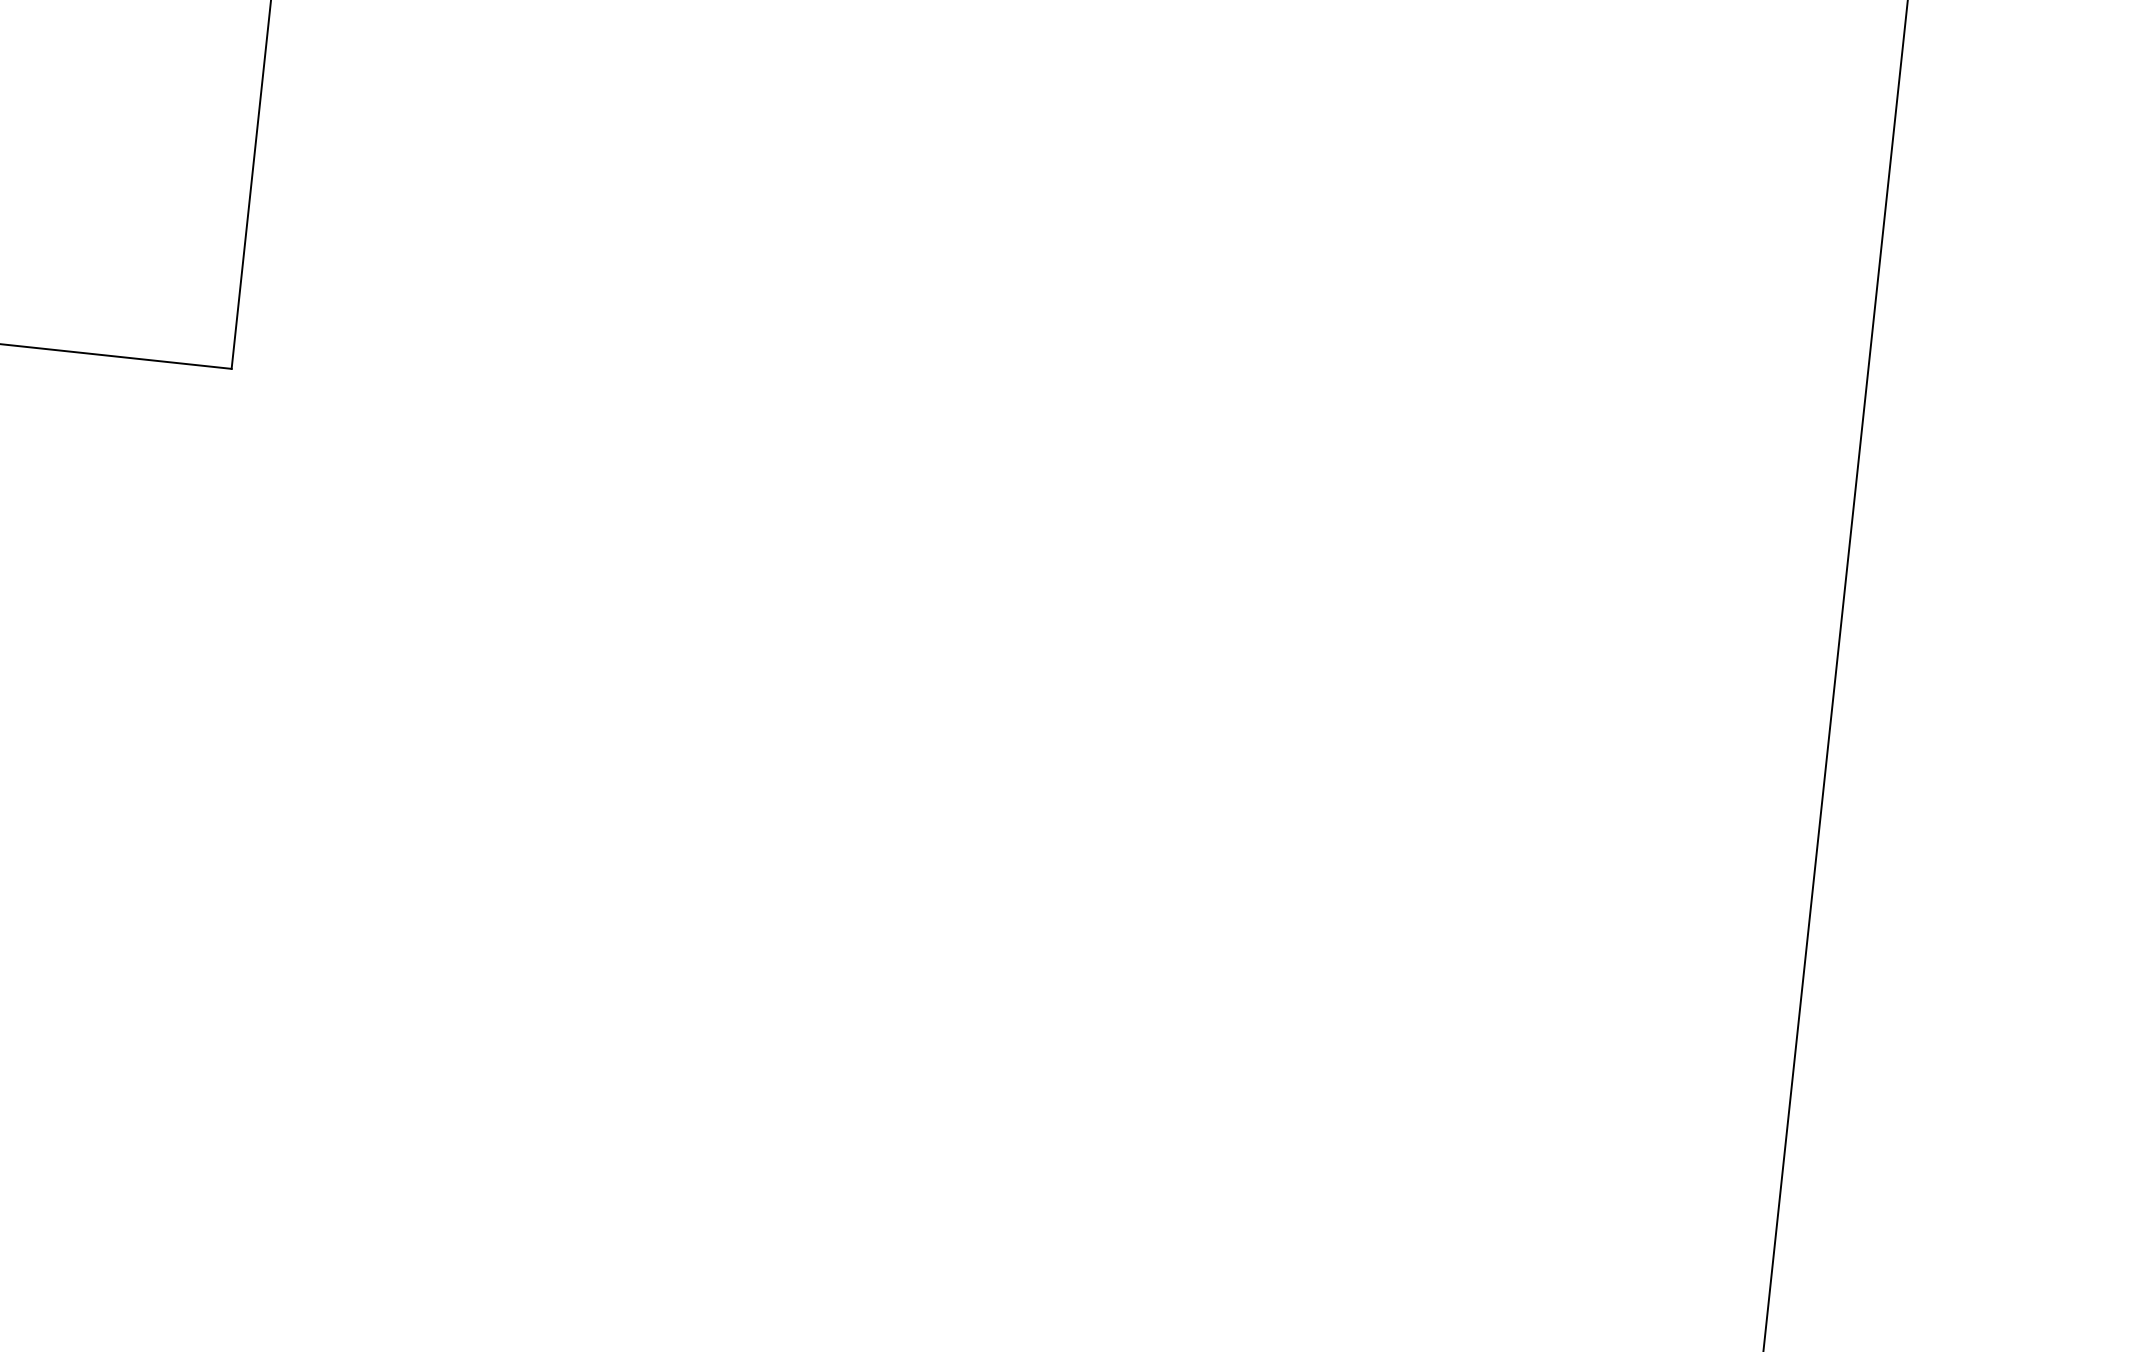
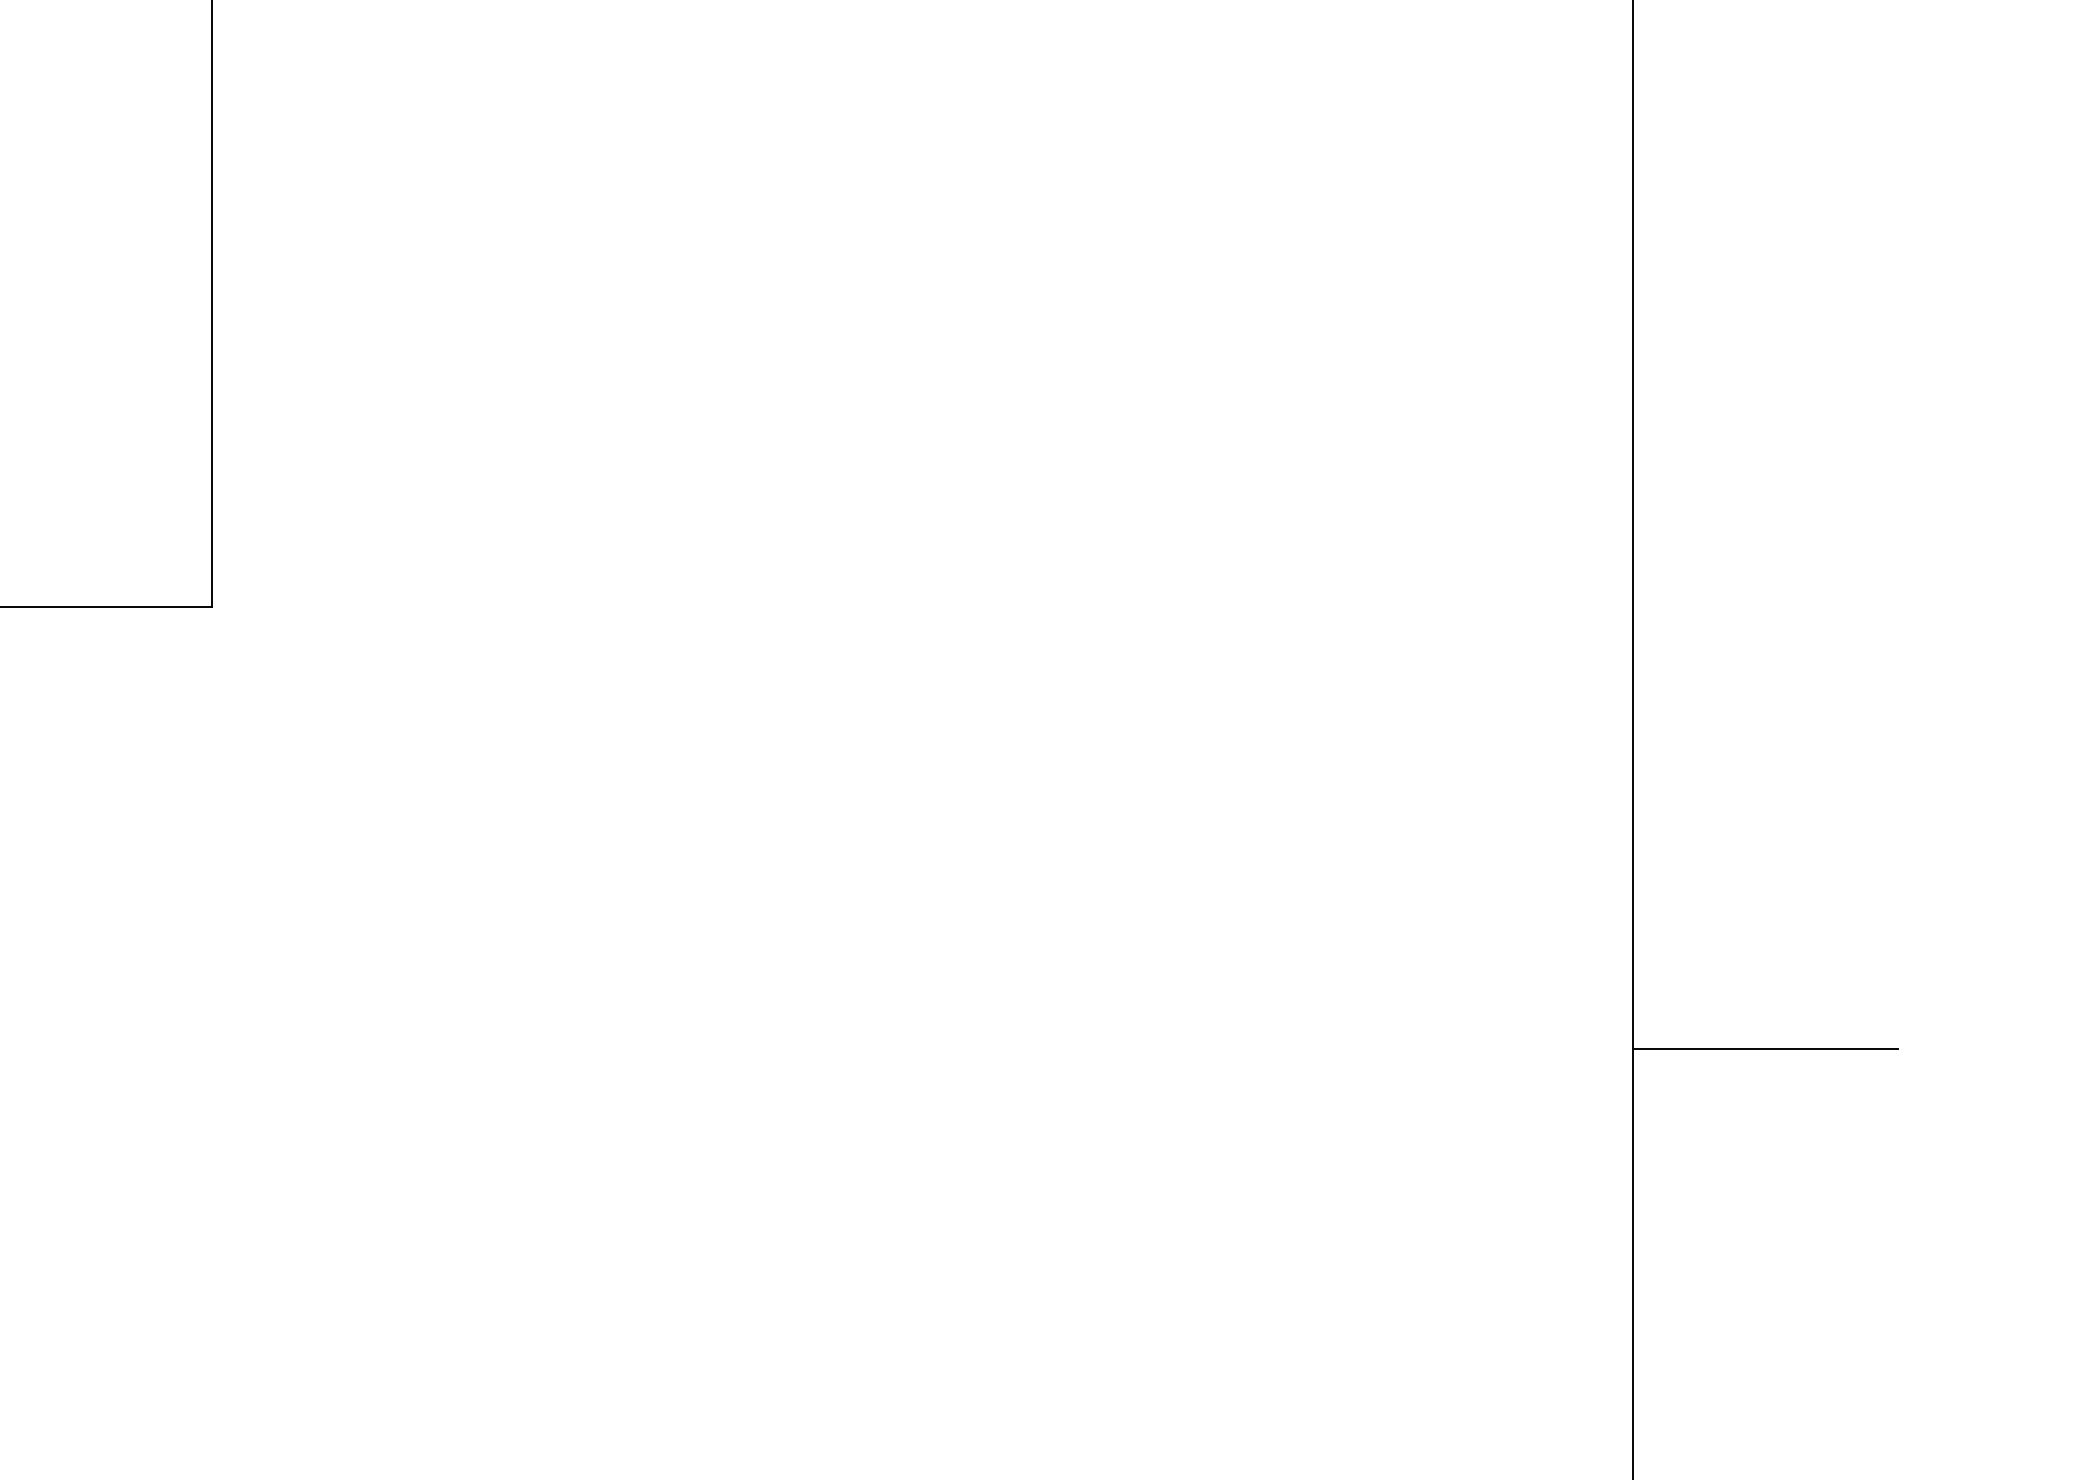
line: (1946, 1061) -> (1765, 1049), added

